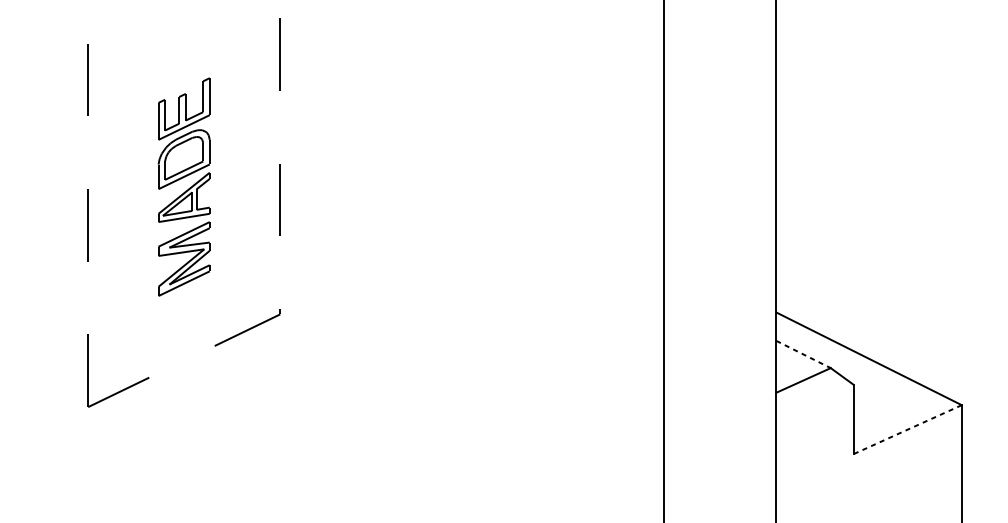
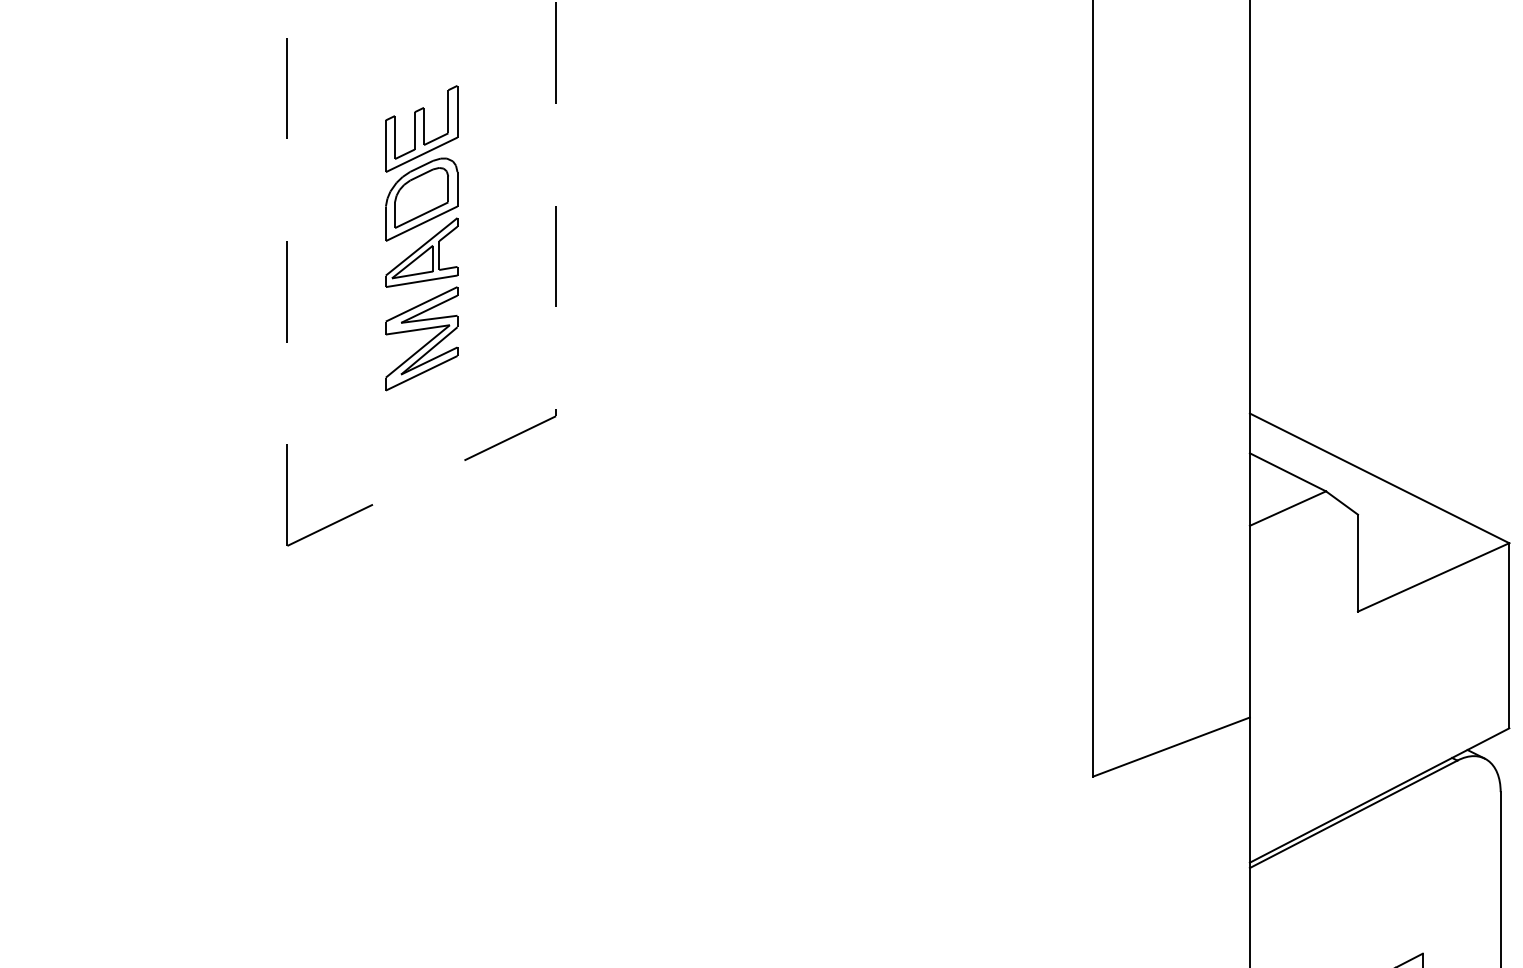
line: (803, 354) -> (1287, 472), dashed -> solid
line: (907, 429) -> (1433, 577), dashed -> solid

